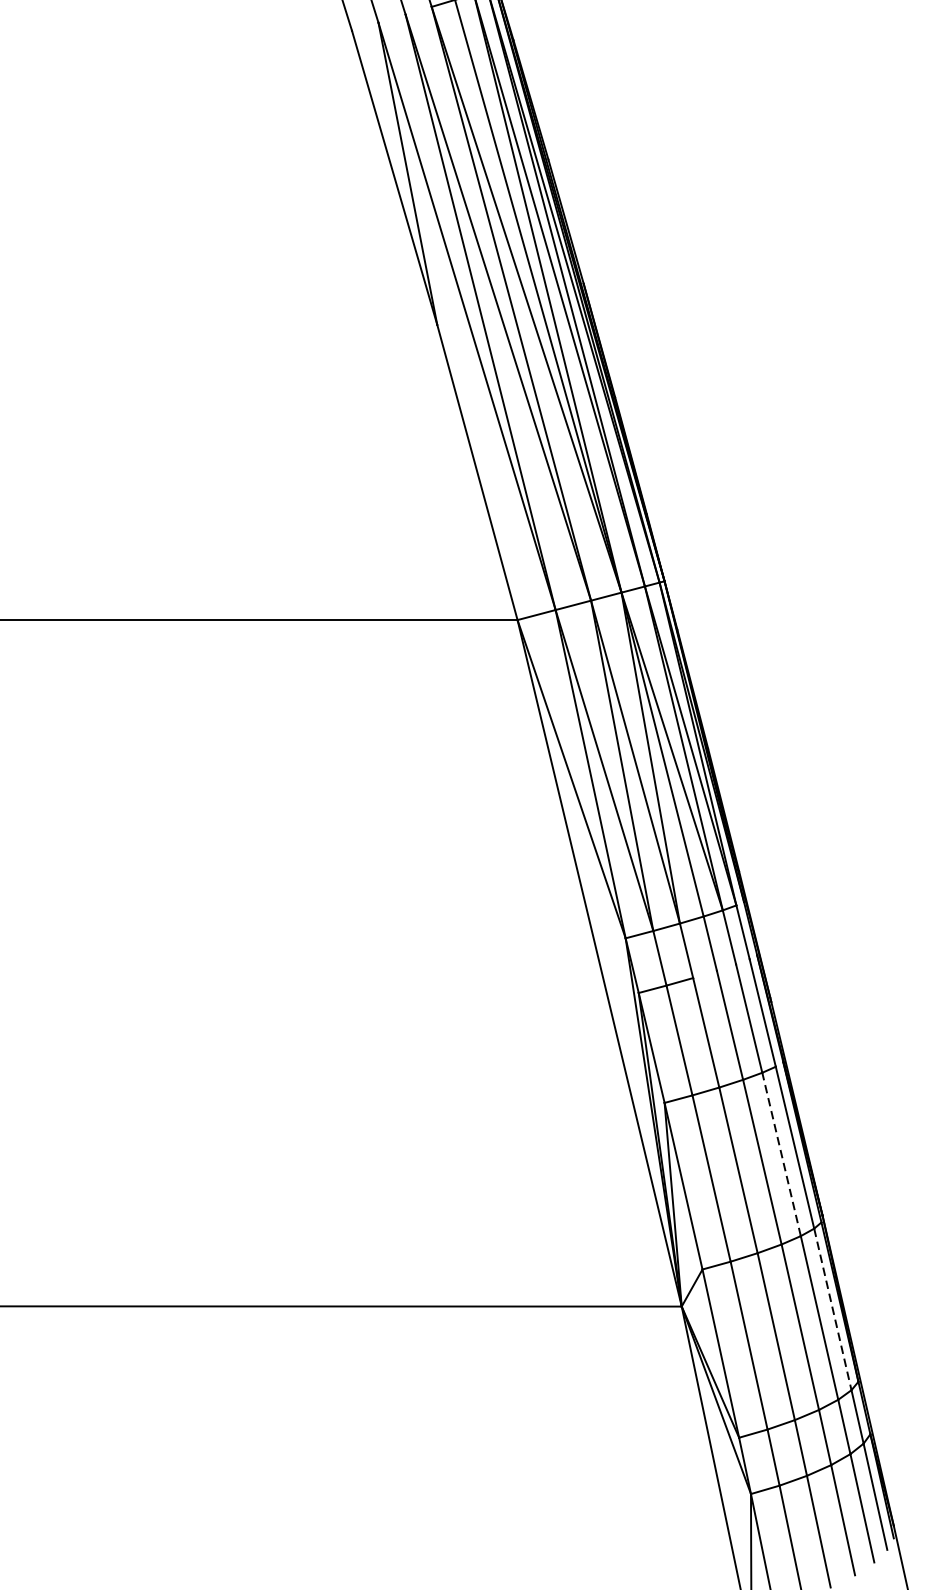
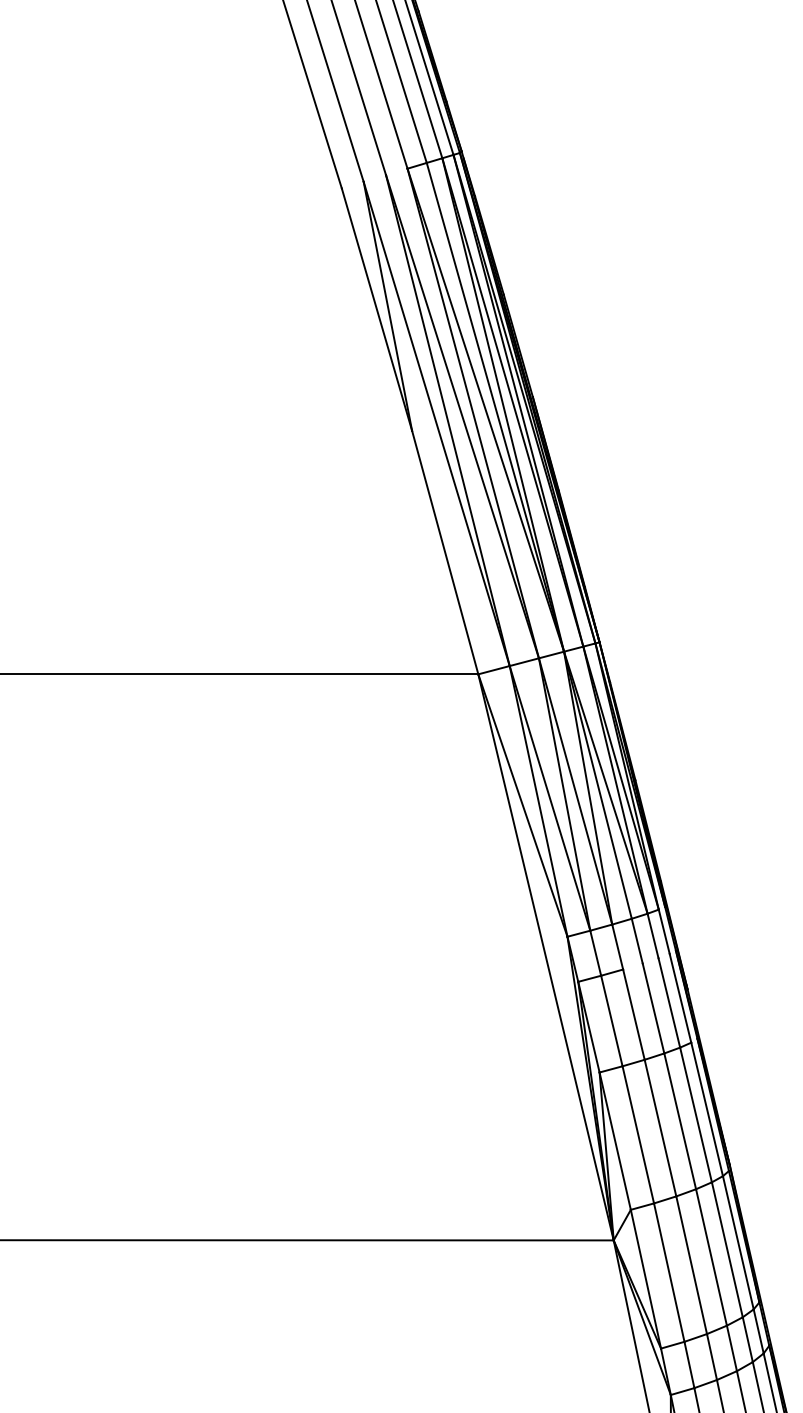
line: (780, 1153) -> (695, 1114), dashed -> solid
line: (833, 1310) -> (738, 1243), dashed -> solid

